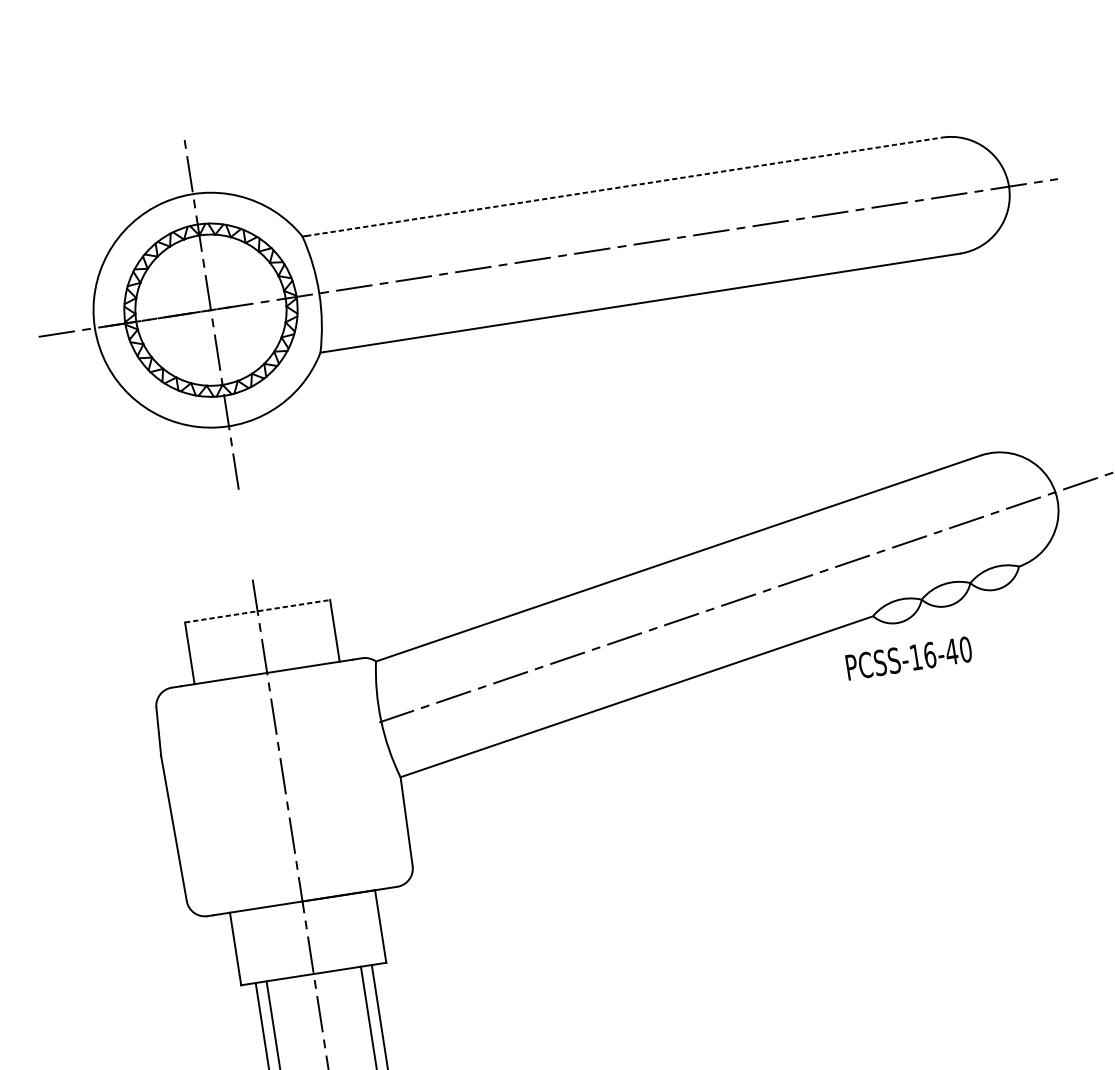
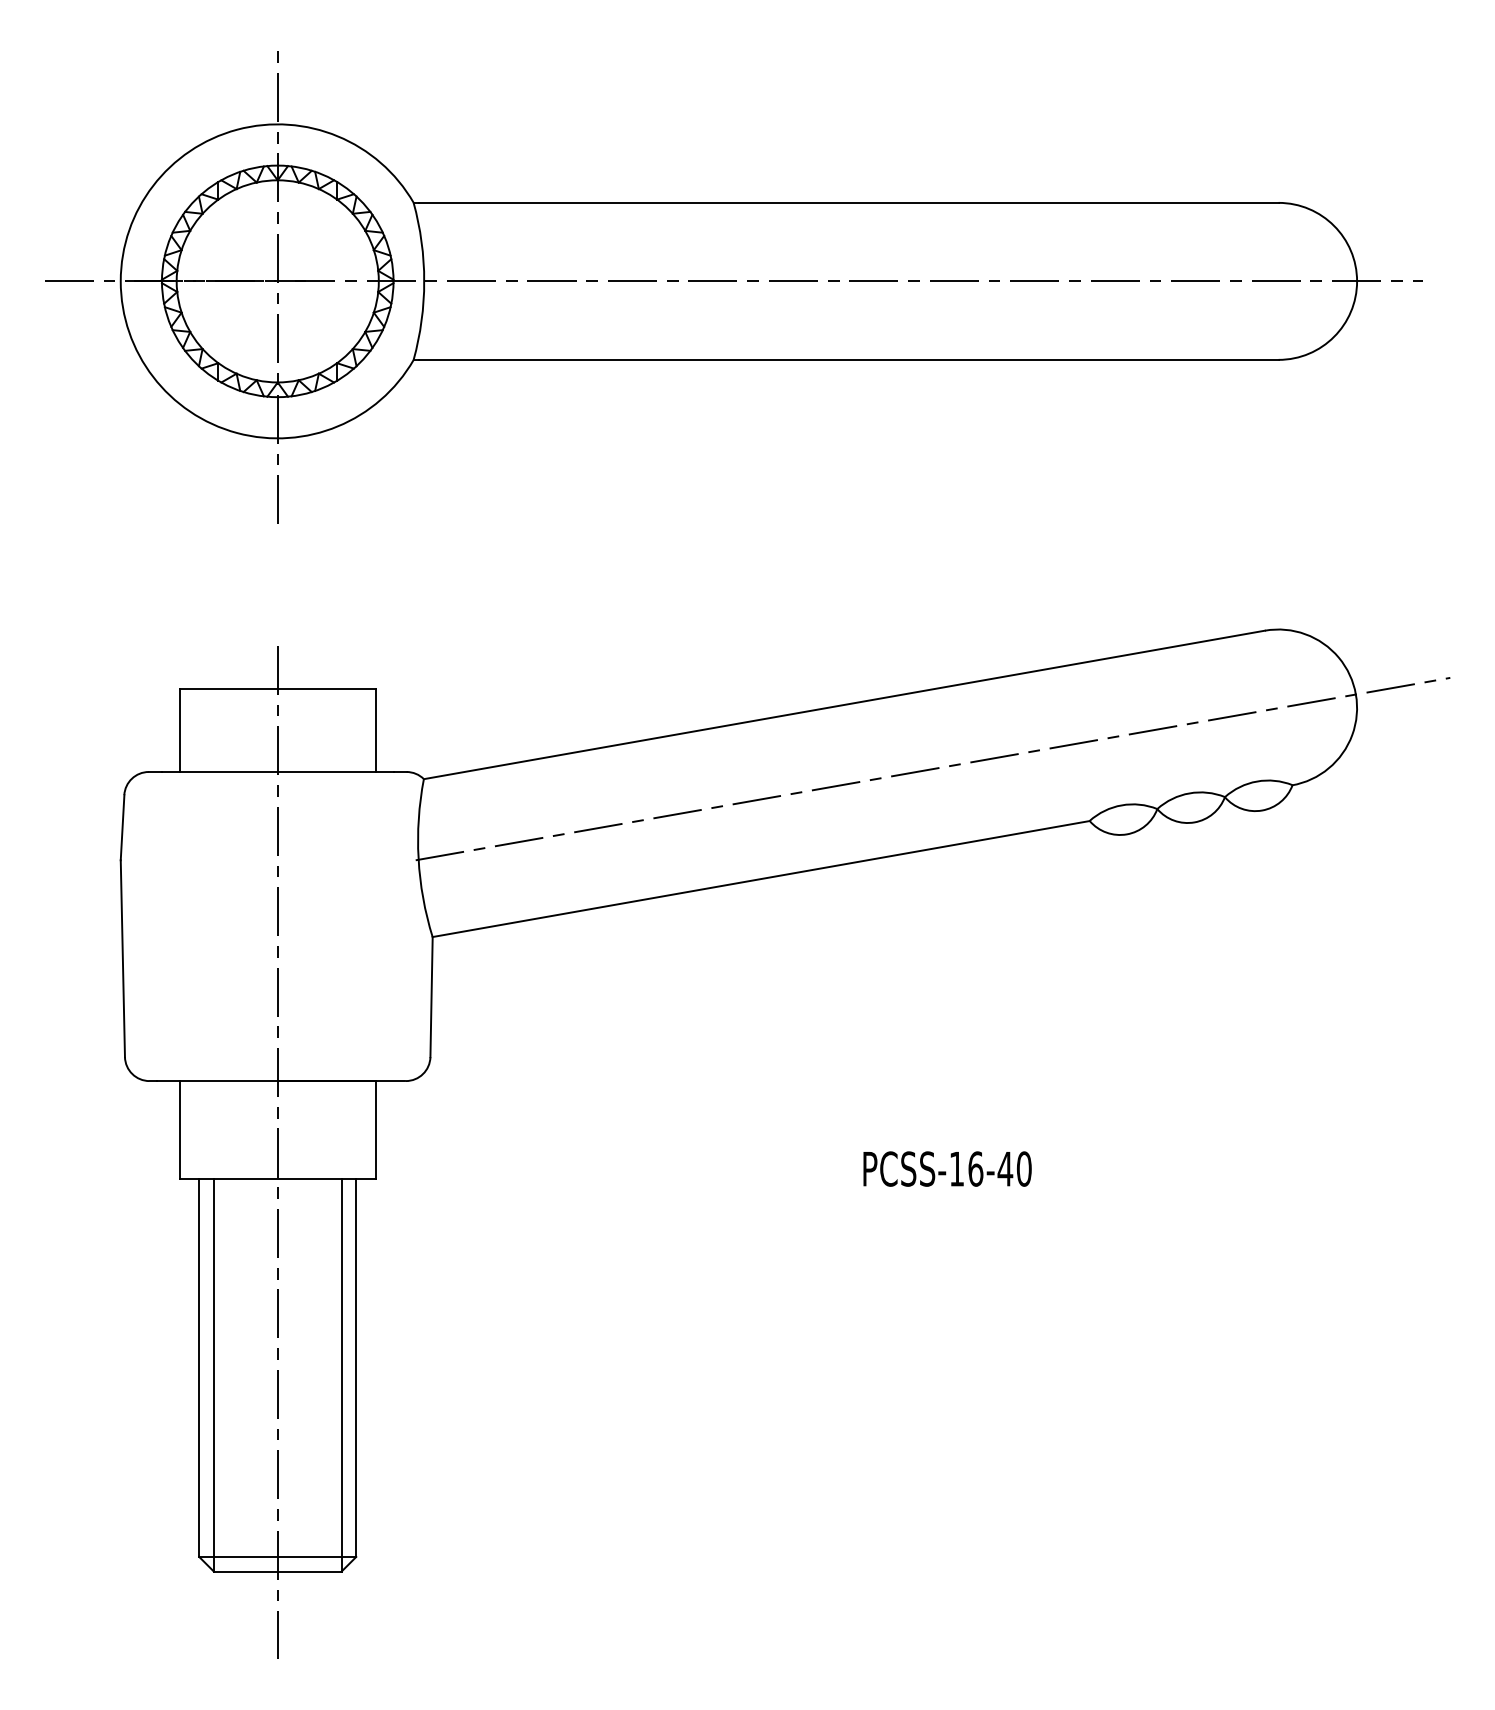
line: (623, 186) -> (848, 202), dashed -> solid
line: (258, 611) -> (278, 688), dashed -> solid
text: (908, 658) -> (947, 1168), moved

